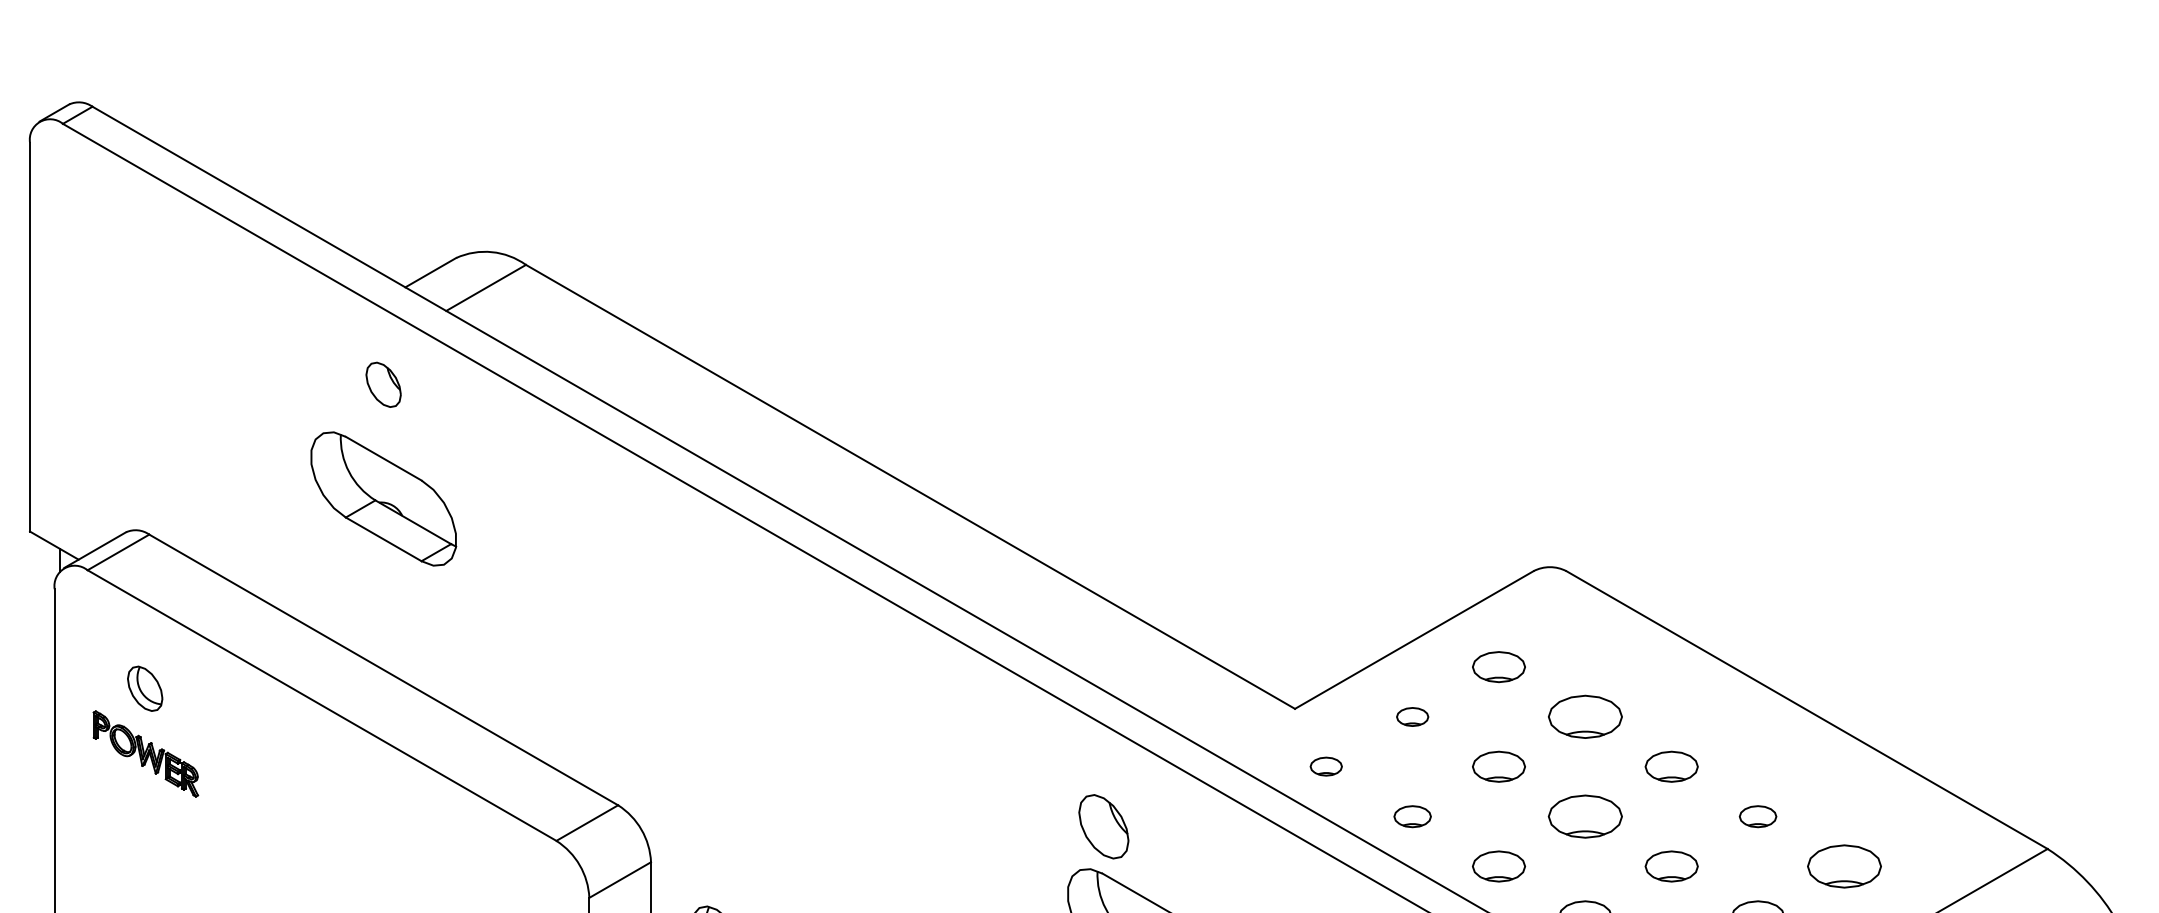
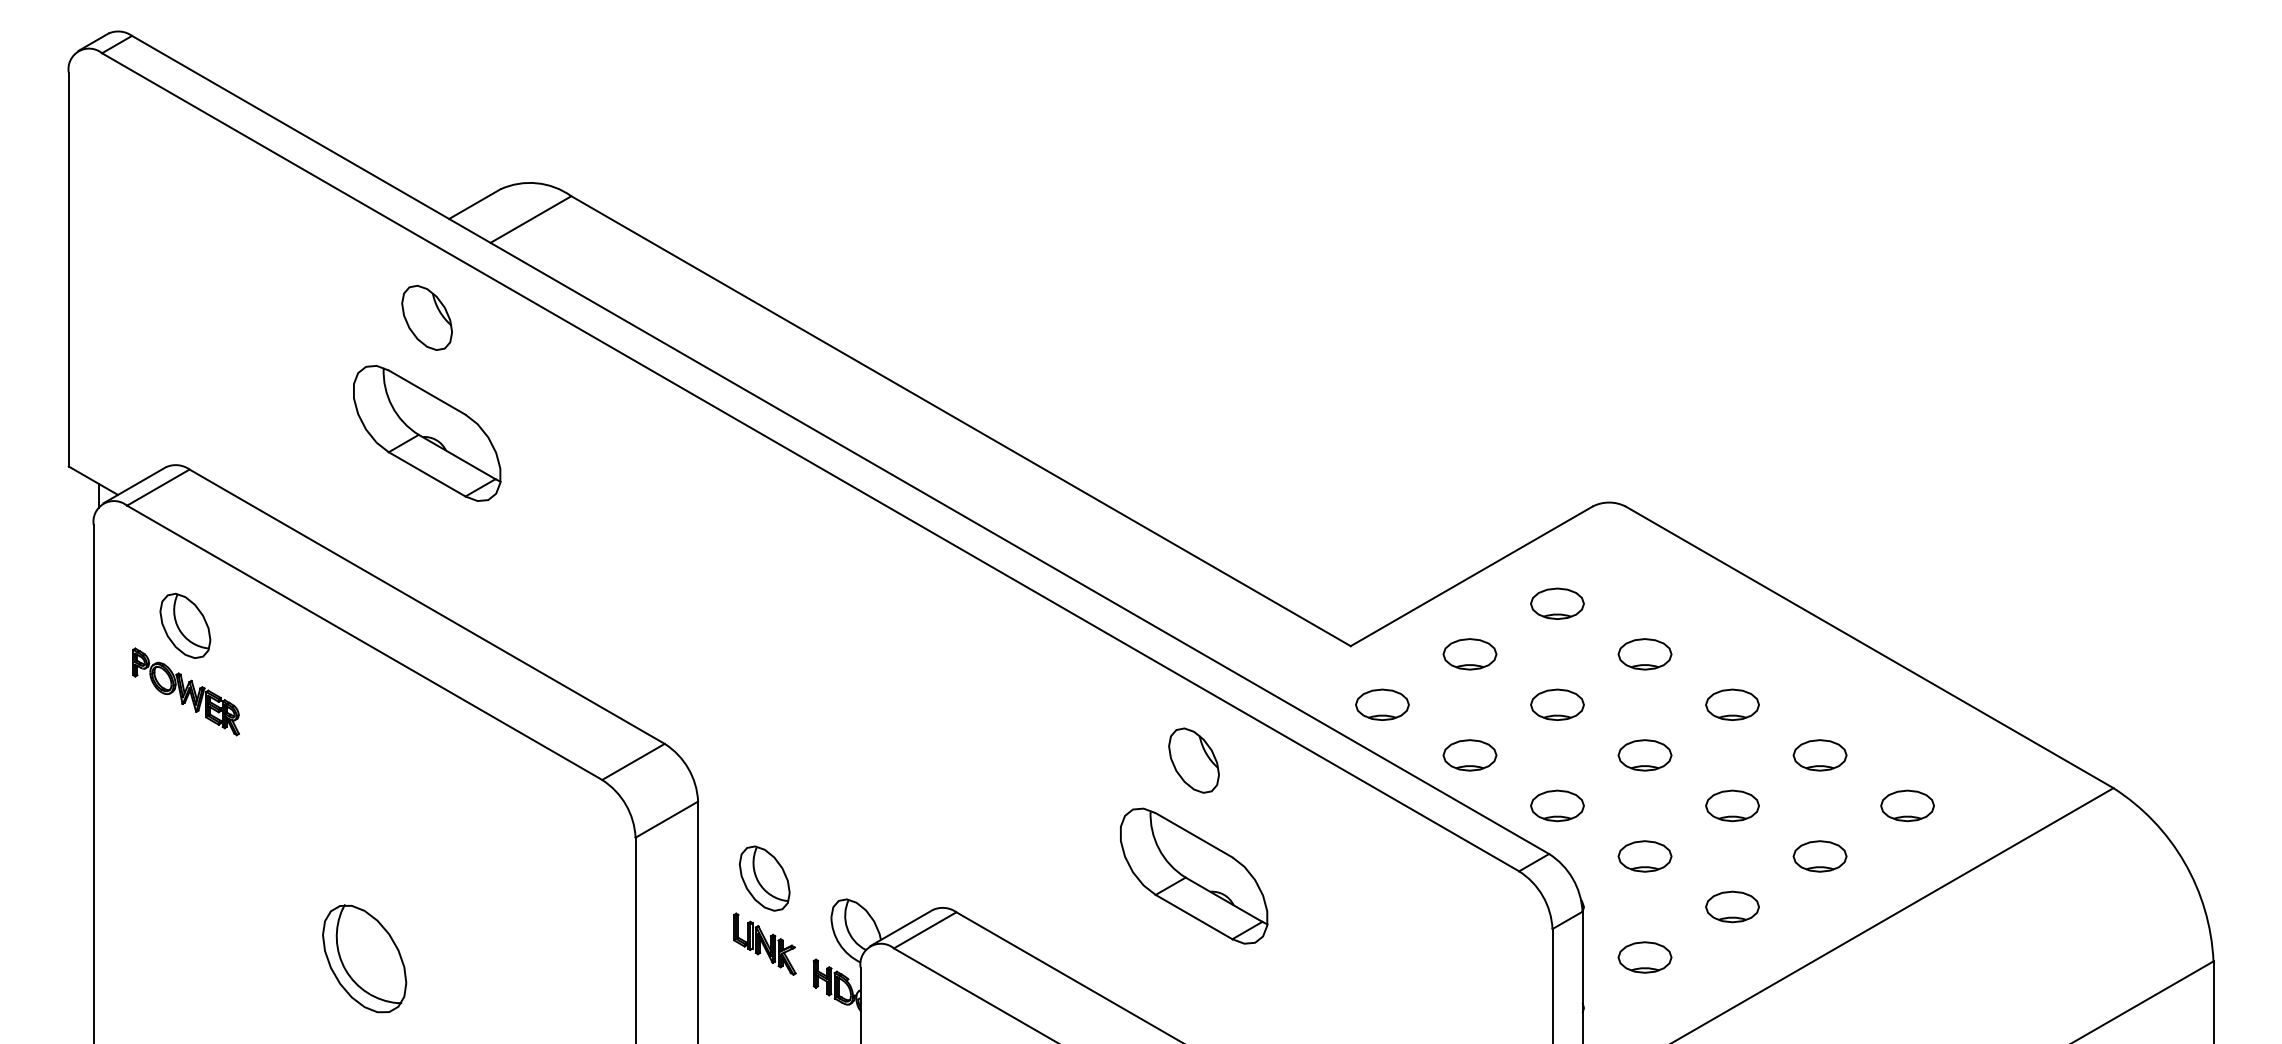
part: (383, 384) -> (426, 317), size x1.43
part: (145, 688) -> (185, 625), size x1.43
part: (1412, 717) -> (1469, 654), size x1.67
part: (1584, 717) -> (1644, 654), size x0.71
part: (1326, 766) -> (1382, 704), size x1.67
part: (1412, 816) -> (1469, 755), size x1.43
part: (1584, 816) -> (1644, 755), size x0.71
part: (1757, 816) -> (1819, 755), size x1.43
part: (1103, 826) -> (1193, 760), moved
part: (1844, 866) -> (1907, 805), size x0.71

